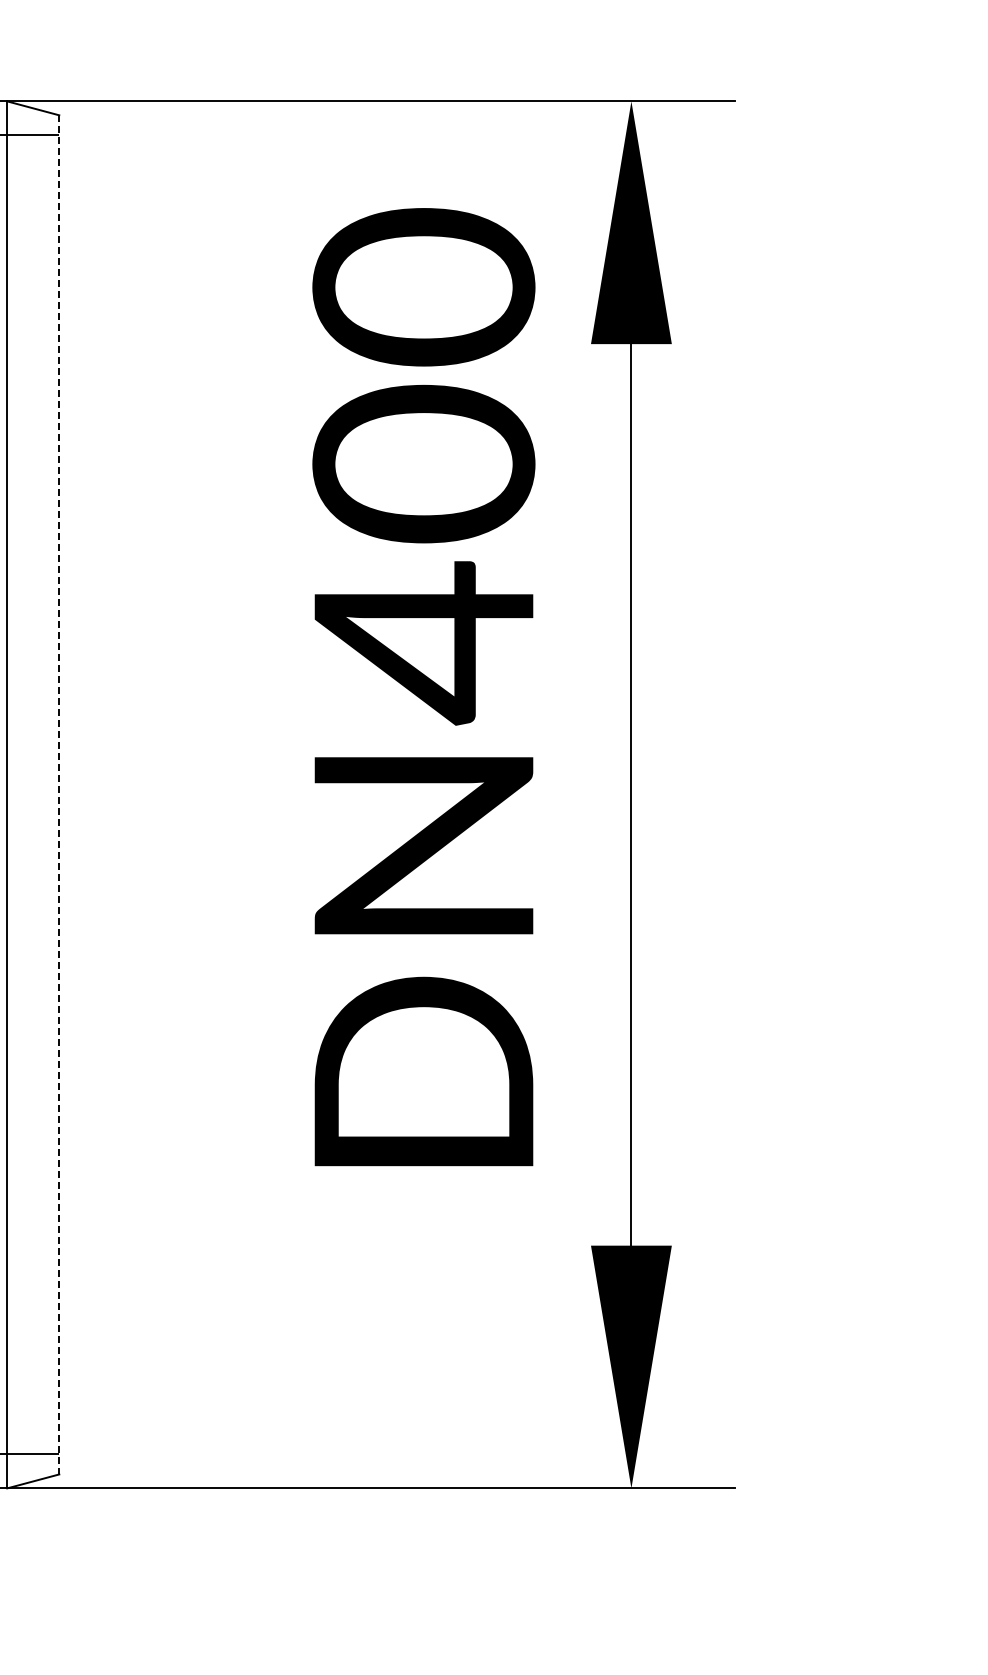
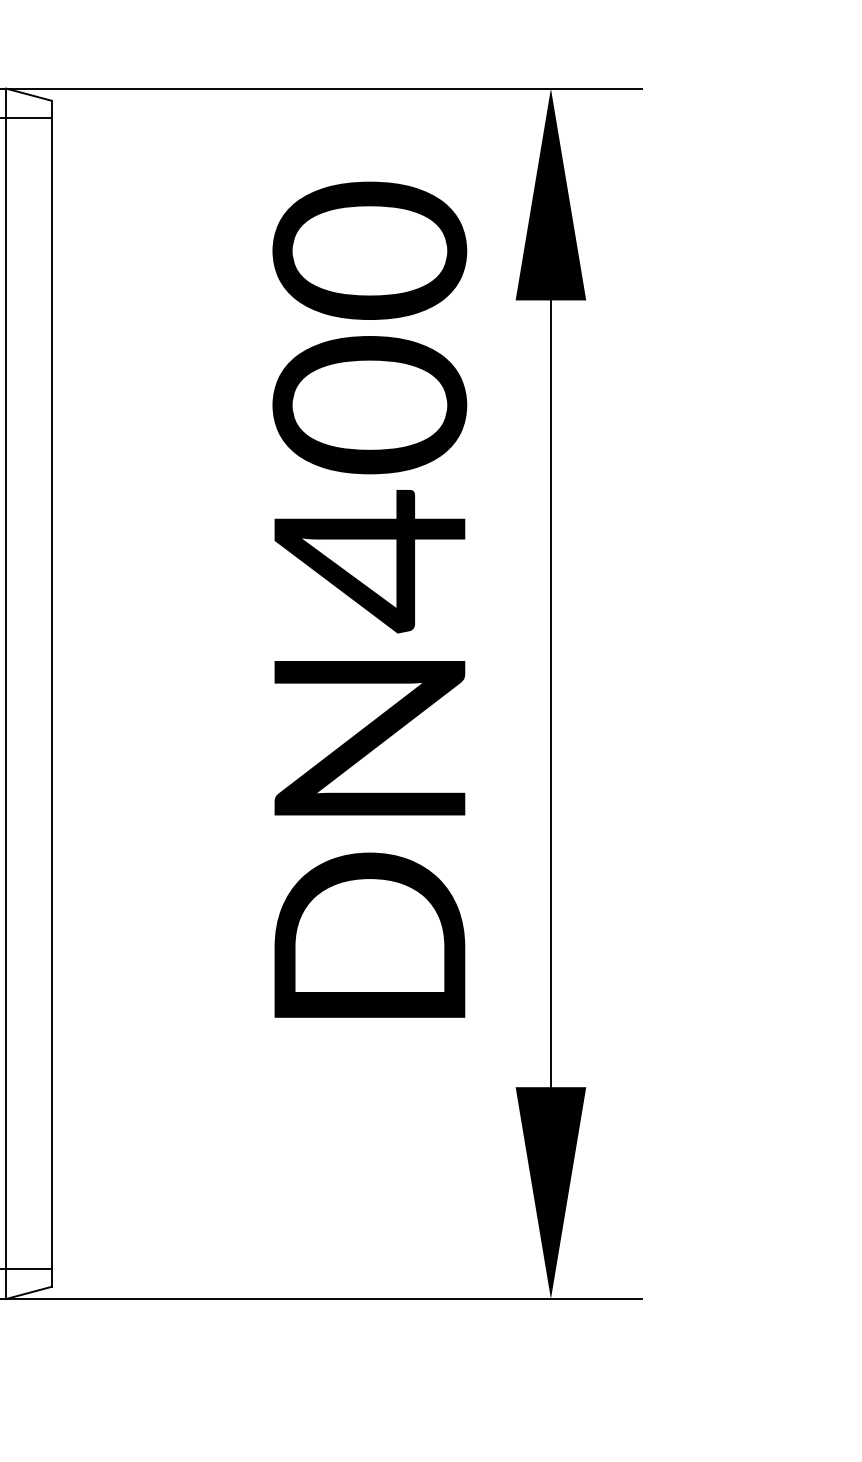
line: (59, 794) -> (51, 693), dashed -> solid

